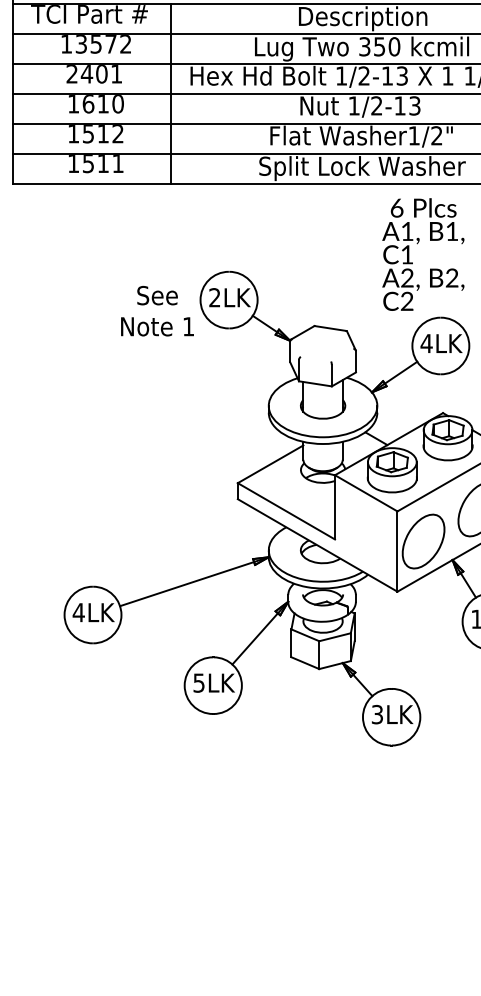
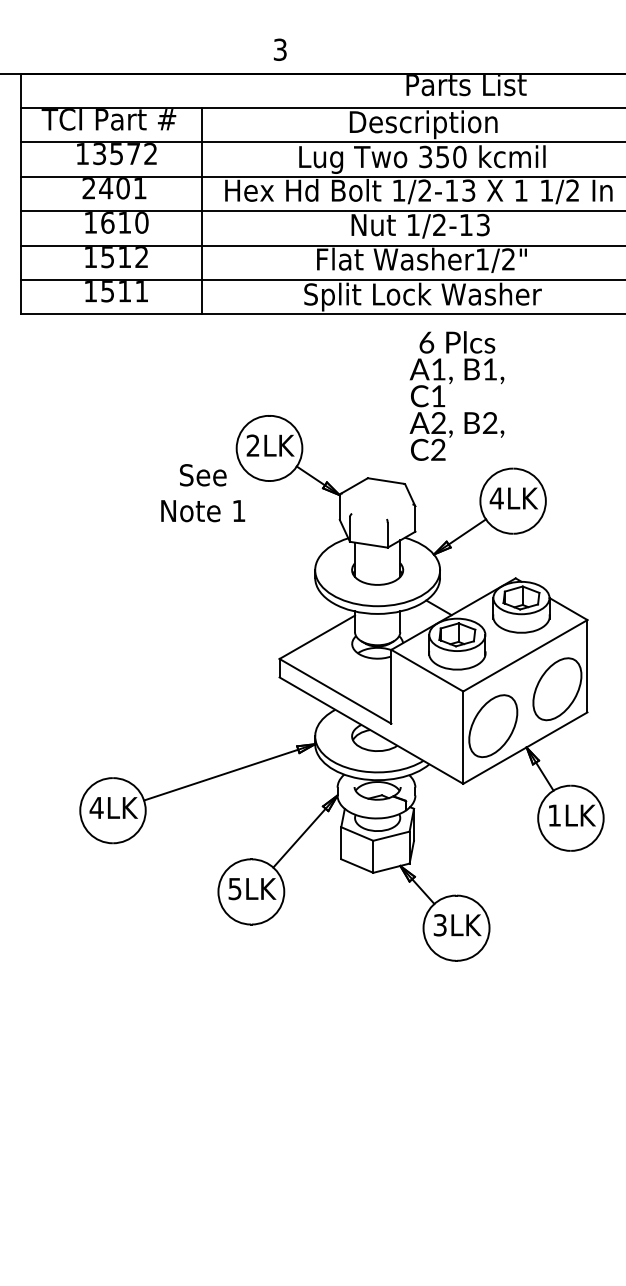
text: (422, 254) -> (456, 395), moved
text: (157, 311) -> (203, 493), moved

